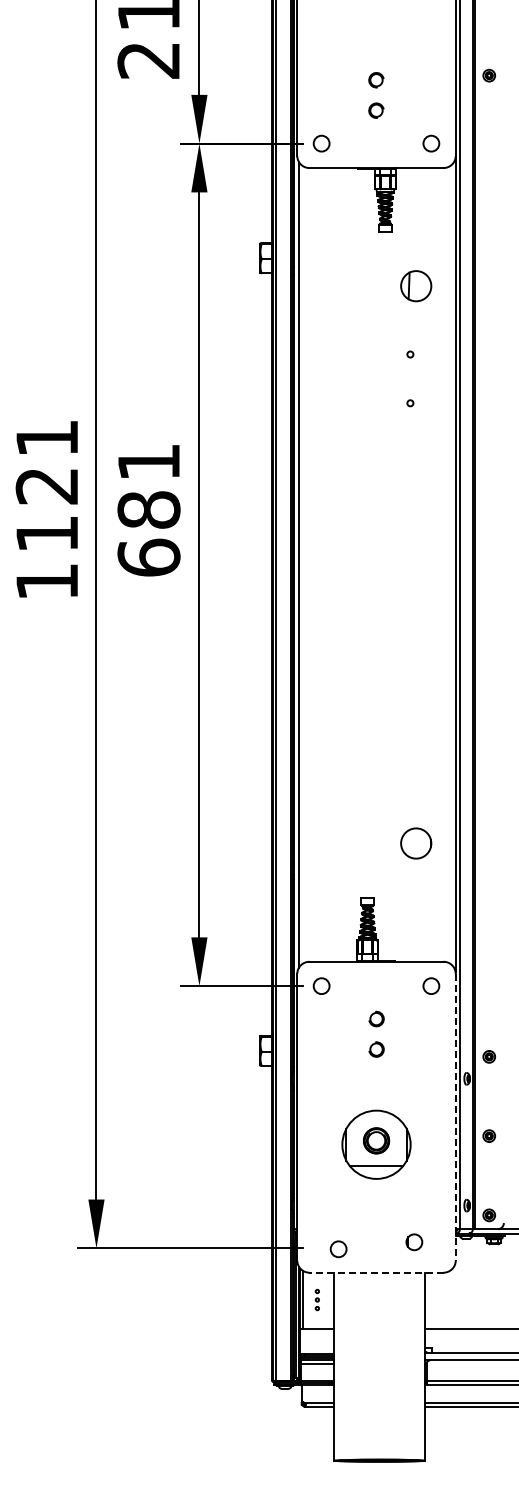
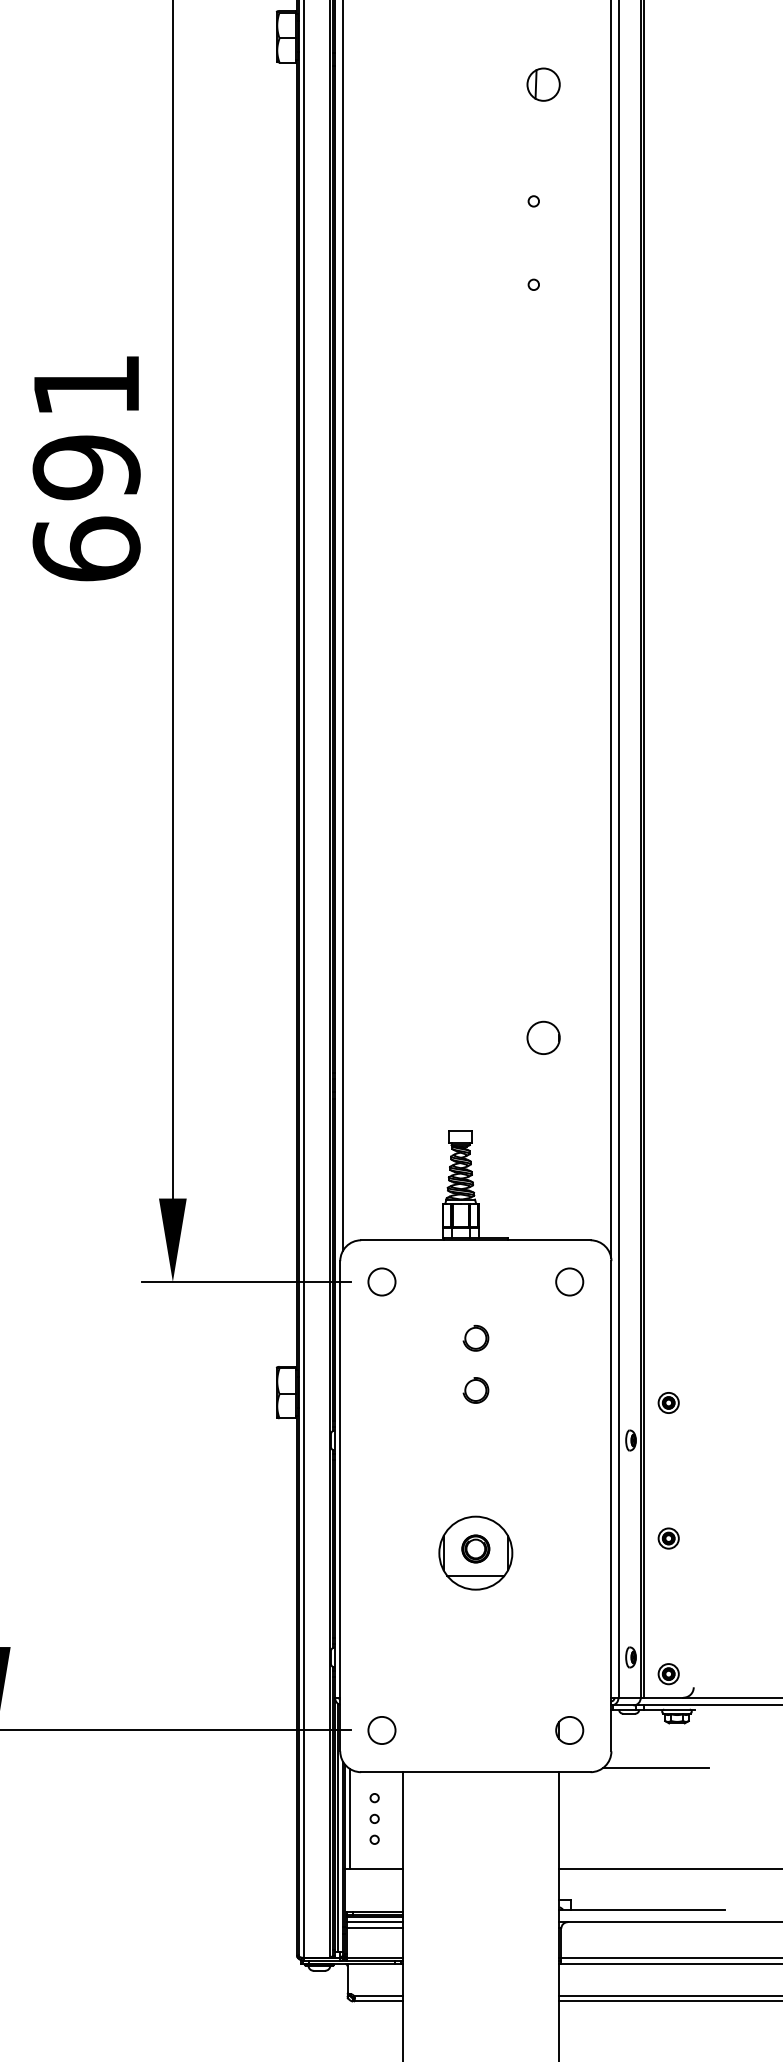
part: (415, 286) -> (542, 85), size x0.62
text: (148, 510) -> (85, 468), 681 -> 691
part: (415, 843) -> (542, 1037), size x0.62
line: (455, 1117) -> (610, 1506), dashed -> solid
part: (376, 1144) -> (475, 1552), size x0.62
part: (414, 1242) -> (569, 1730), moved
circle: (338, 1249) -> (381, 1730), moved
line: (481, 1270) -> (655, 1768), added
line: (376, 1272) -> (475, 1771), dashed -> solid
part: (317, 1299) -> (374, 1818), size x1.43

